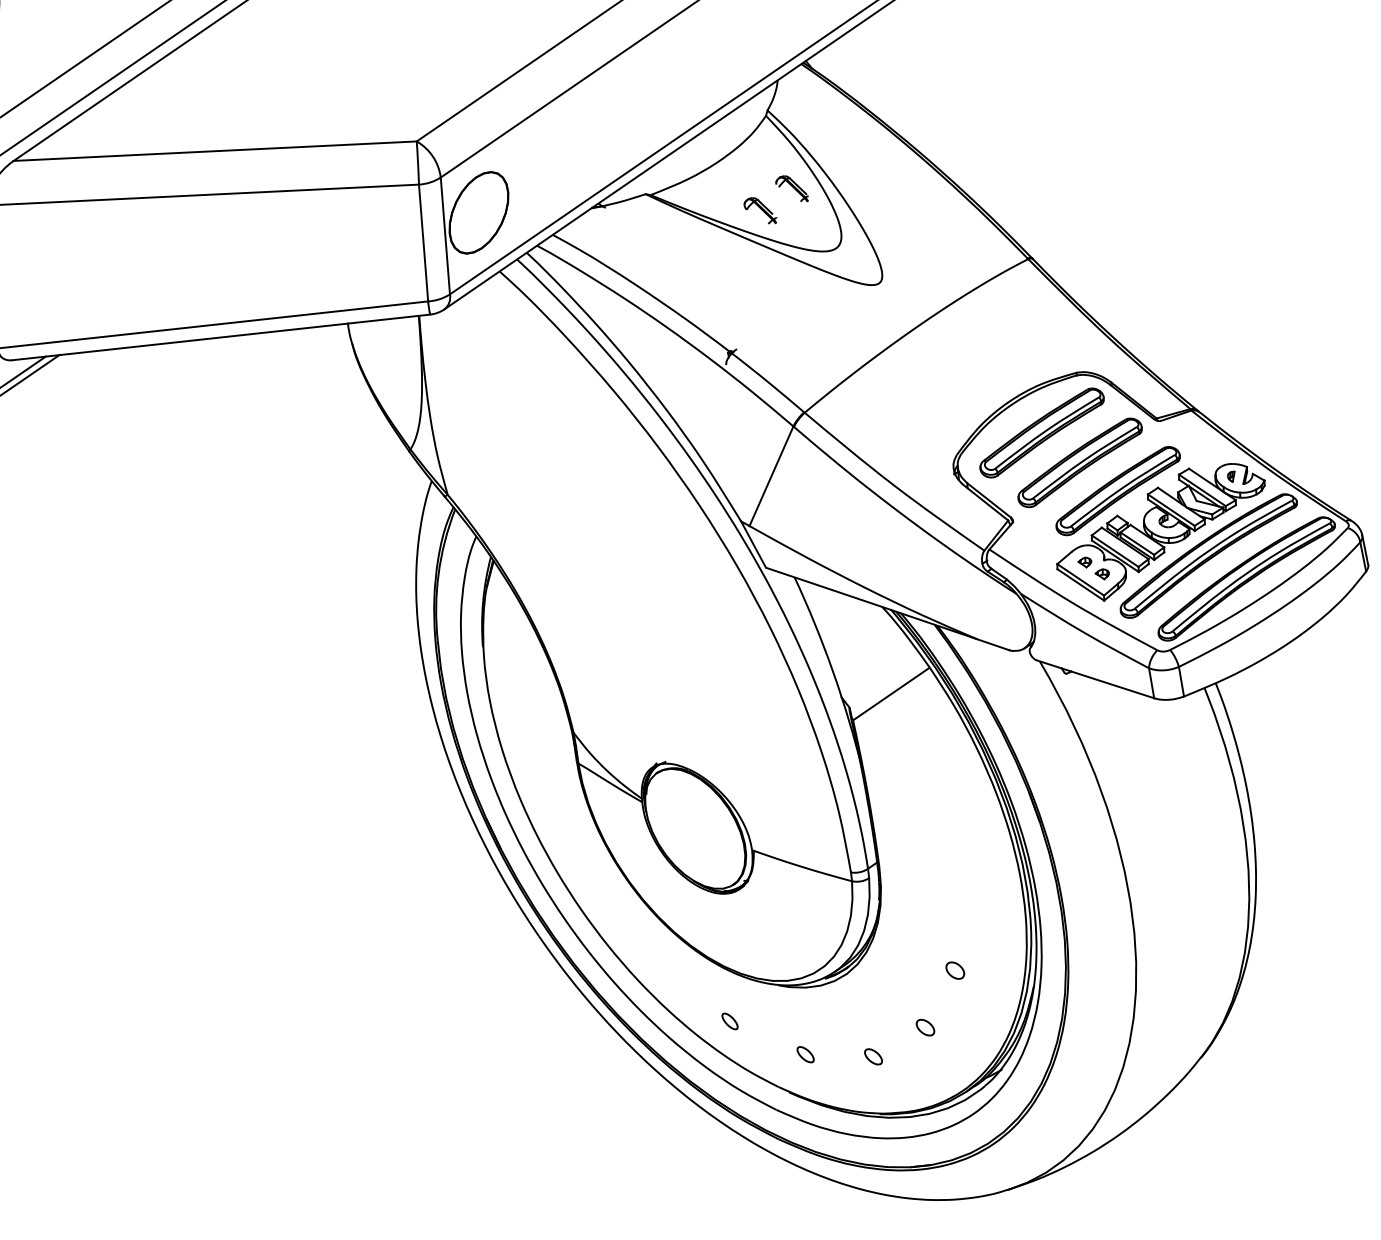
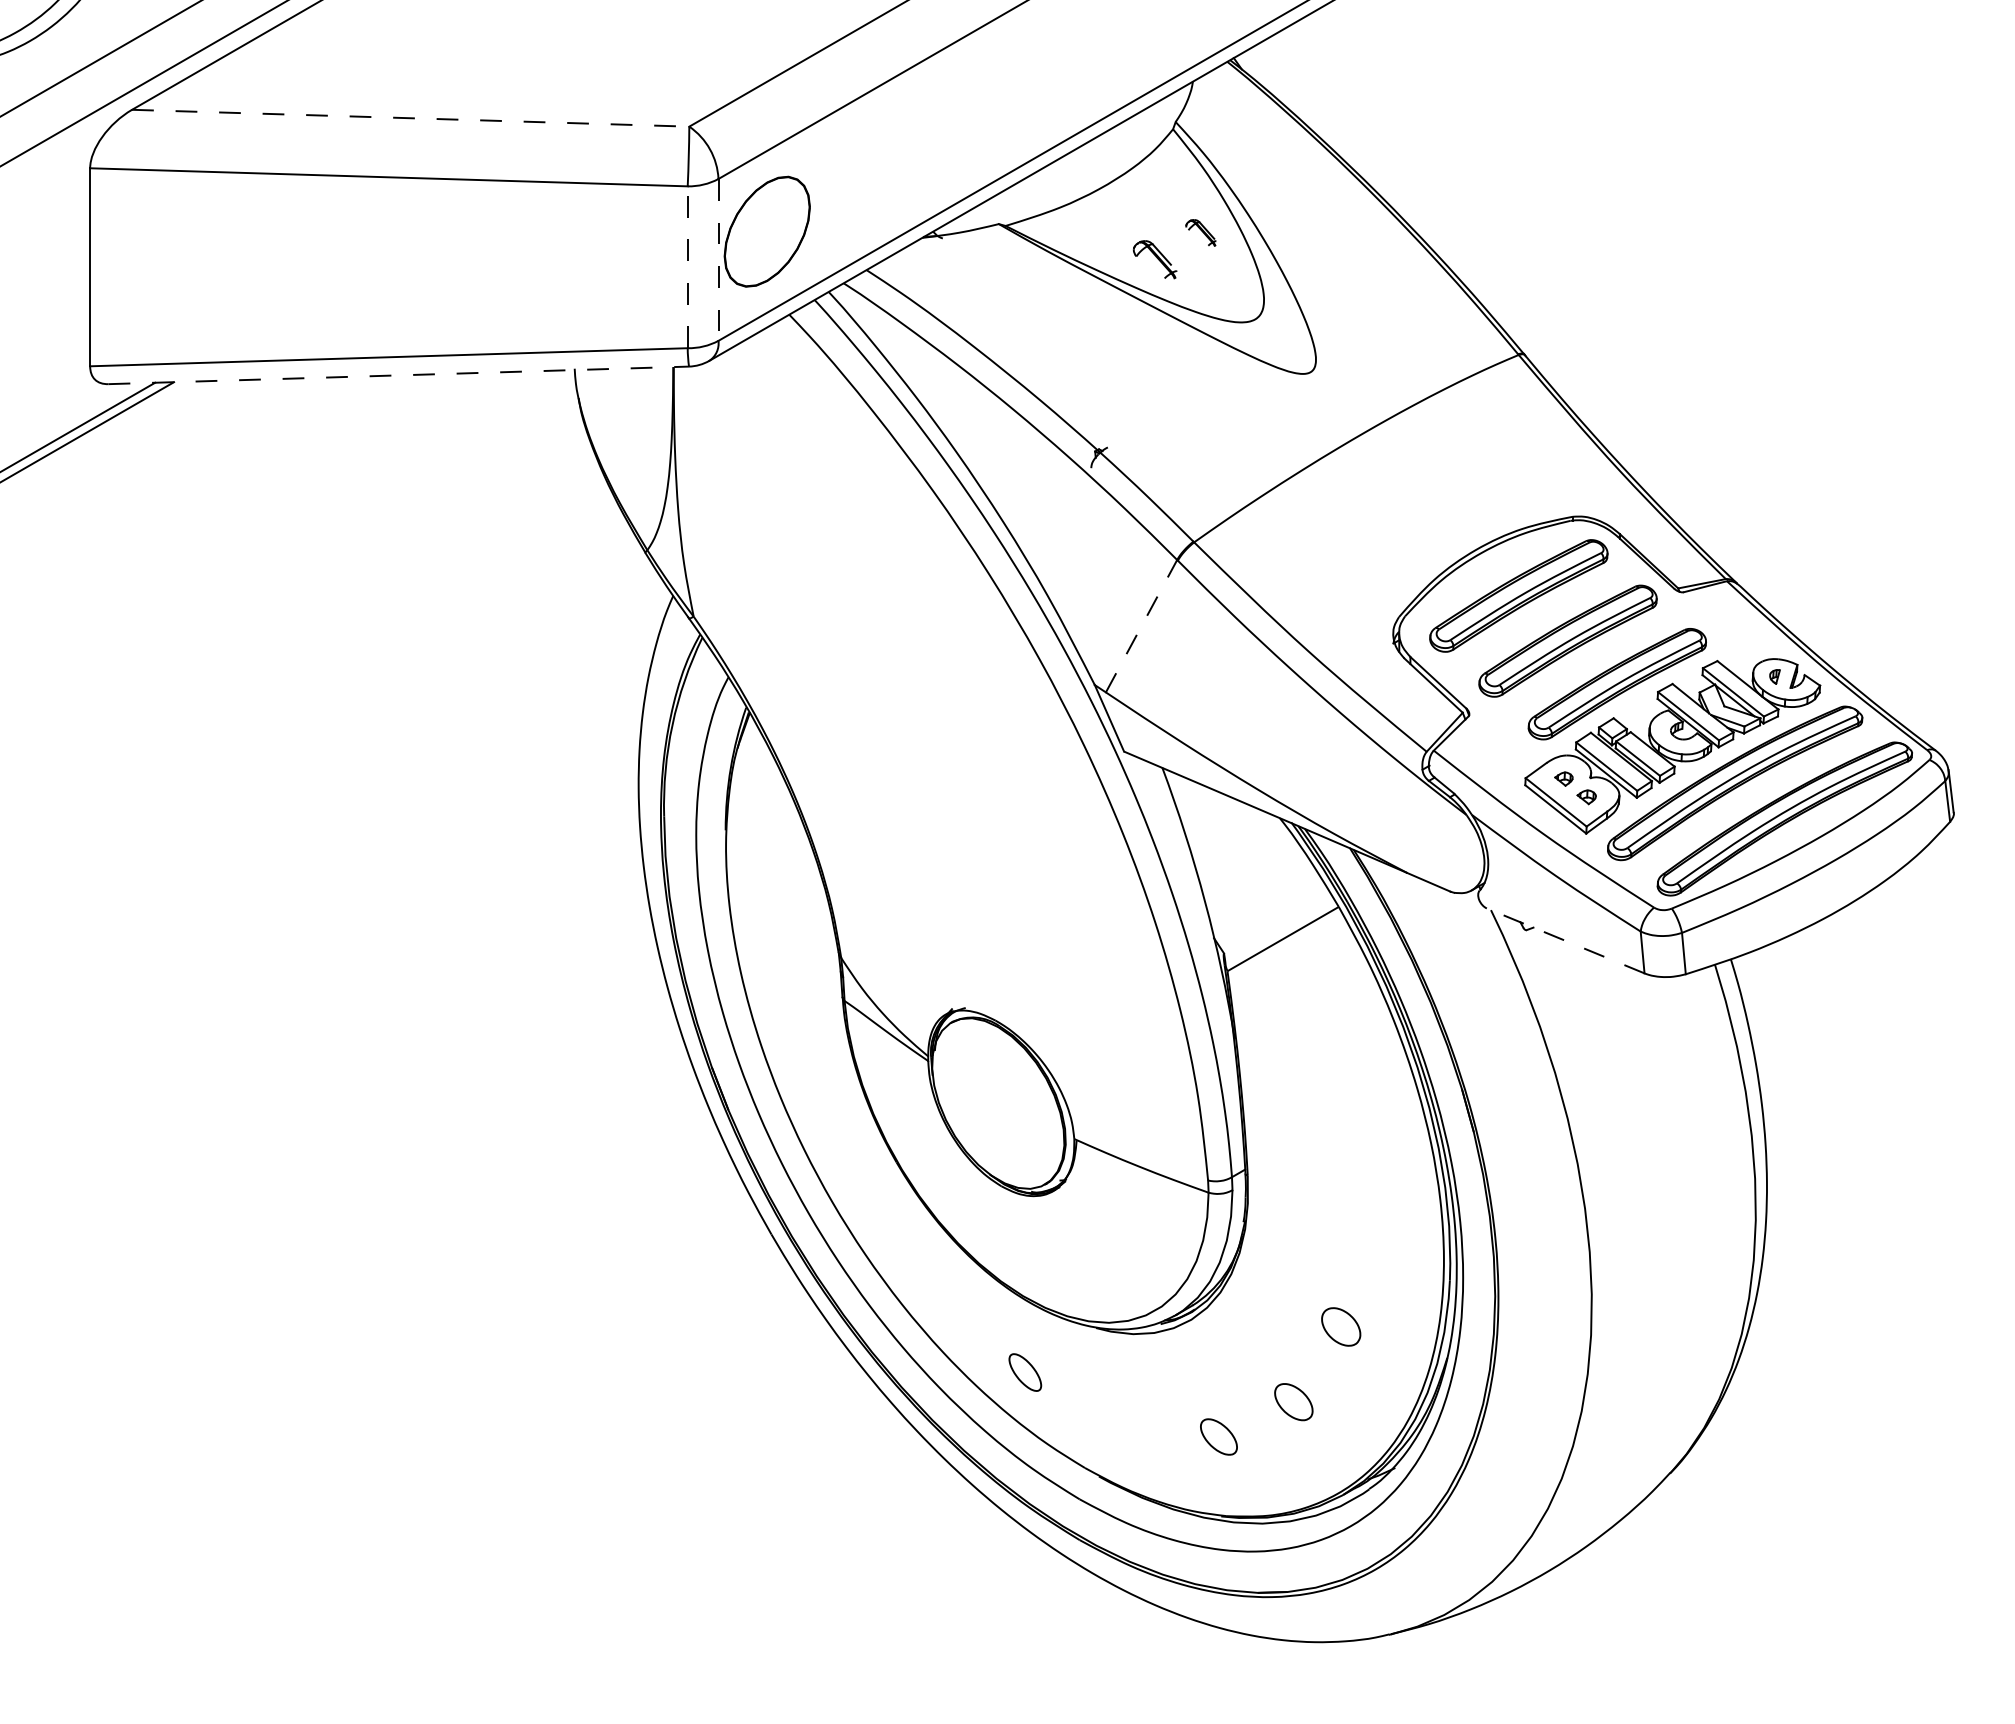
line: (215, 151) -> (410, 118), solid -> dashed
part: (791, 188) -> (1200, 232), size x0.7
line: (445, 235) -> (718, 259), solid -> dashed
line: (423, 243) -> (687, 267), solid -> dashed
line: (221, 337) -> (399, 375), solid -> dashed
line: (771, 475) -> (1141, 625), solid -> dashed
line: (1095, 679) -> (1565, 940), solid -> dashed
part: (954, 970) -> (1340, 1326), size x1.6
part: (730, 1021) -> (1025, 1372), size x1.6
part: (925, 1027) -> (1293, 1402), size x1.6
part: (805, 1054) -> (1125, 1426), removed
part: (873, 1056) -> (1219, 1436), size x1.6

